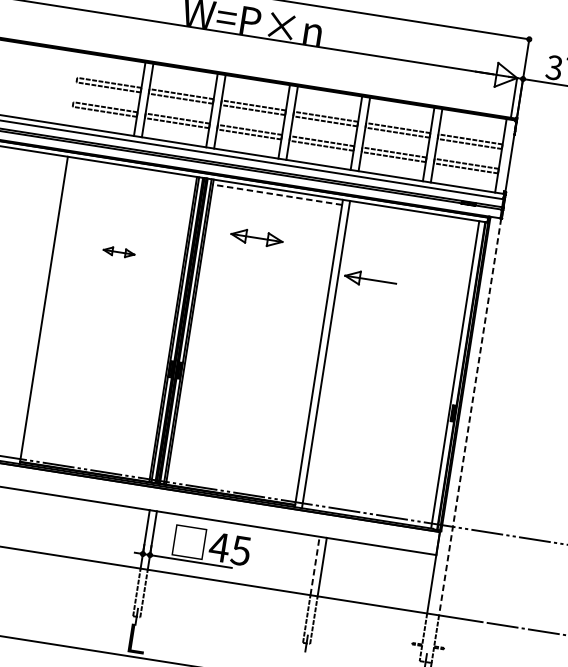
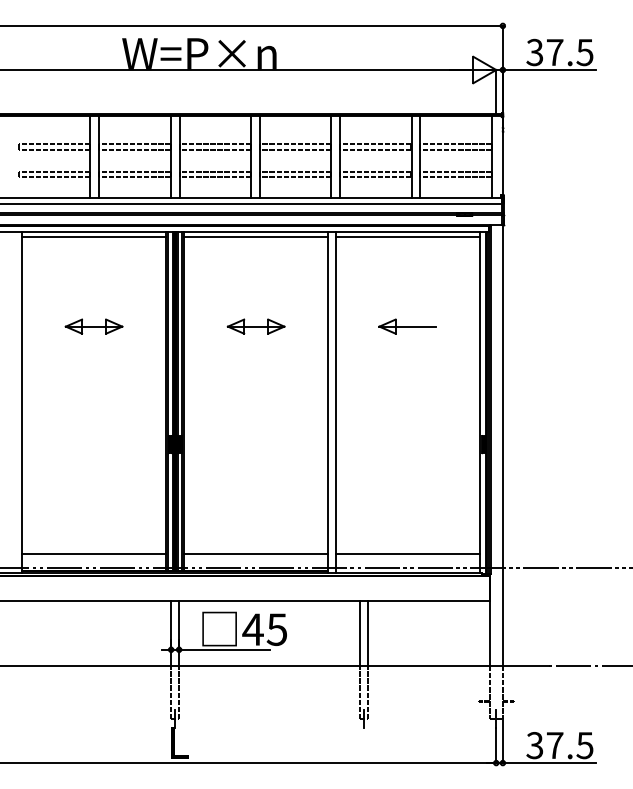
line: (131, 172) -> (93, 237), added
line: (277, 195) -> (256, 237), dashed -> solid
line: (413, 216) -> (407, 237), added
part: (256, 237) -> (255, 326), moved
part: (118, 252) -> (93, 326), size x1.67
part: (370, 279) -> (407, 326), moved
line: (469, 416) -> (502, 445), dashed -> solid
line: (86, 457) -> (93, 554), added
line: (233, 480) -> (256, 554), added
line: (368, 501) -> (407, 554), added
line: (314, 565) -> (359, 633), dashed -> solid

